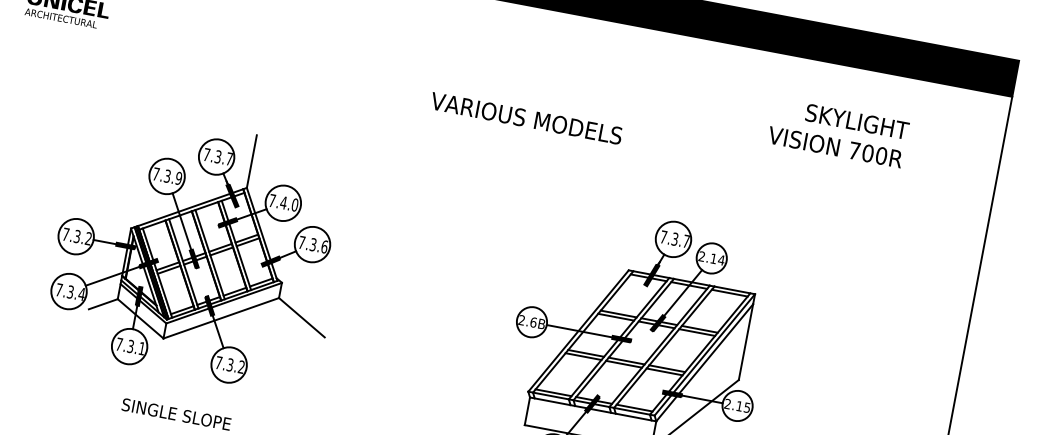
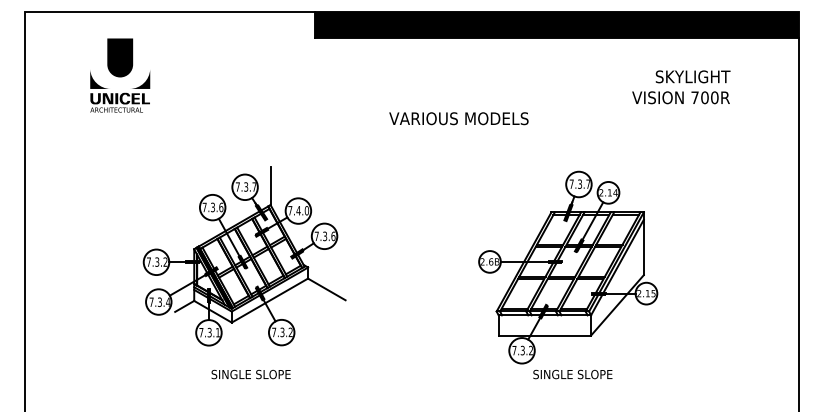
text: (179, 178) -> (221, 207), 7.3.9 -> 7.3.6

